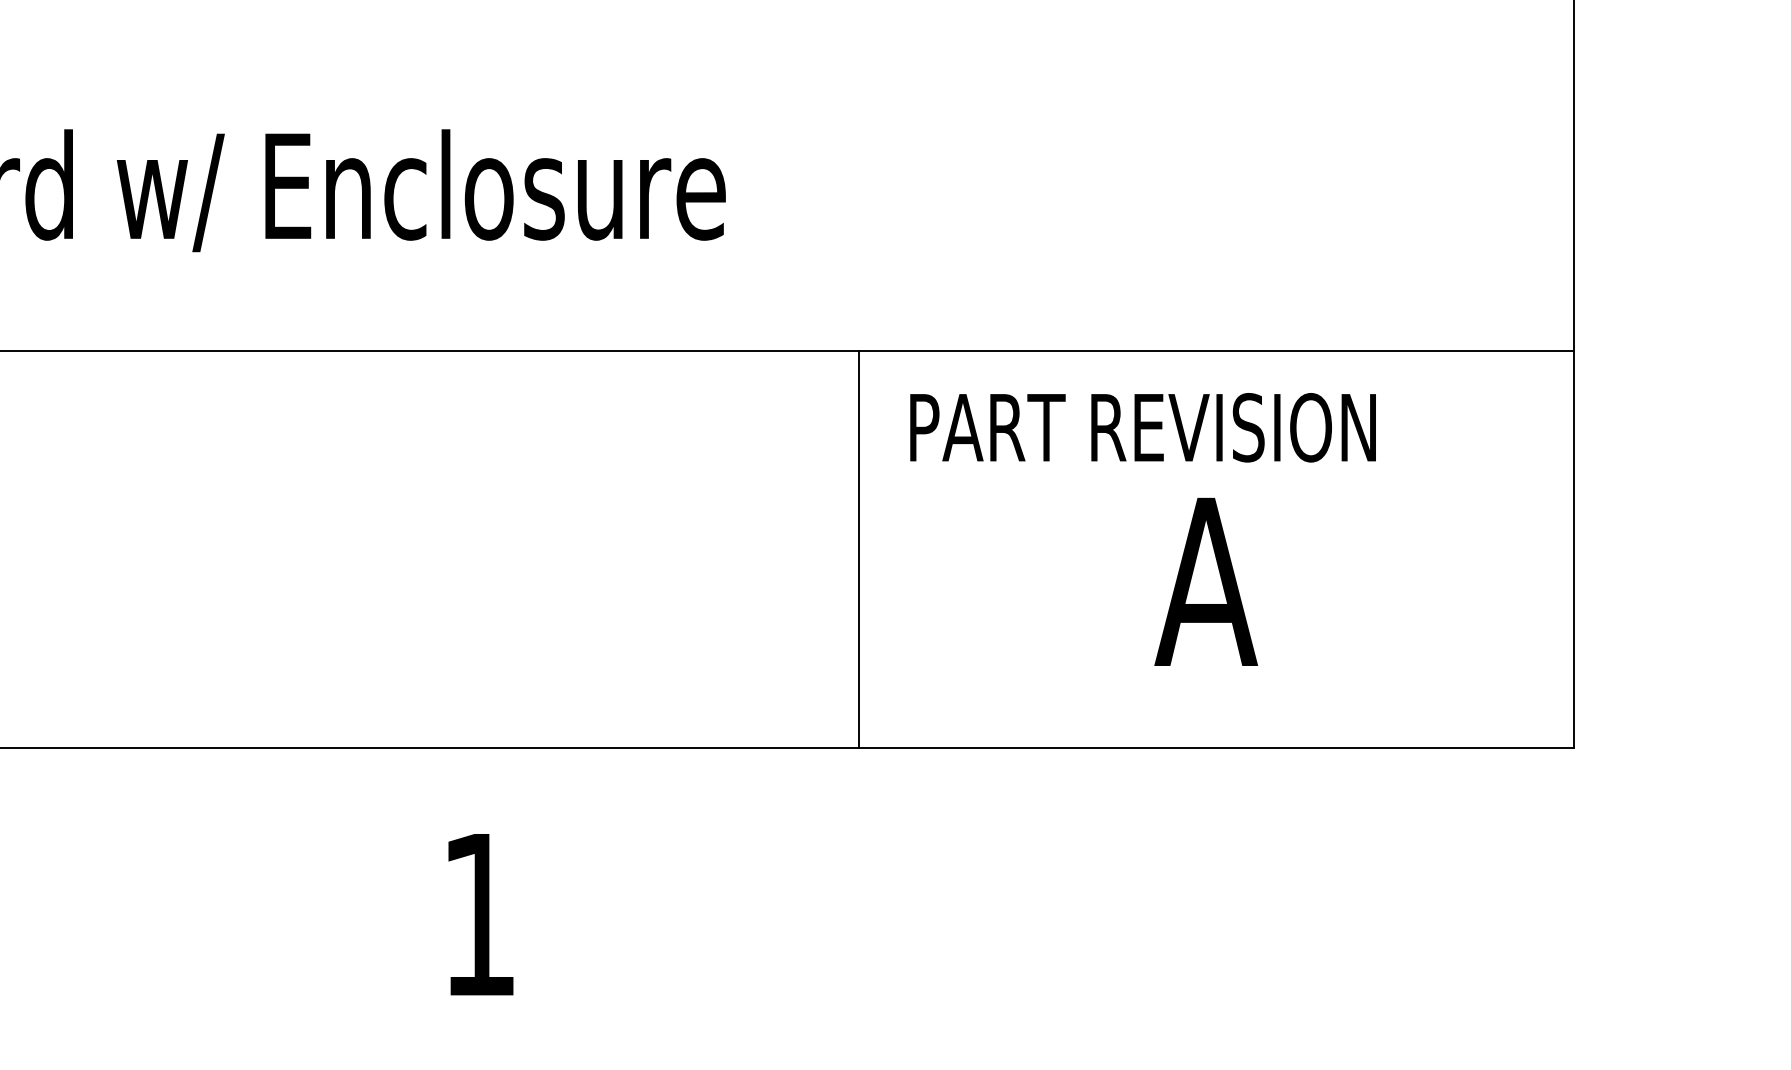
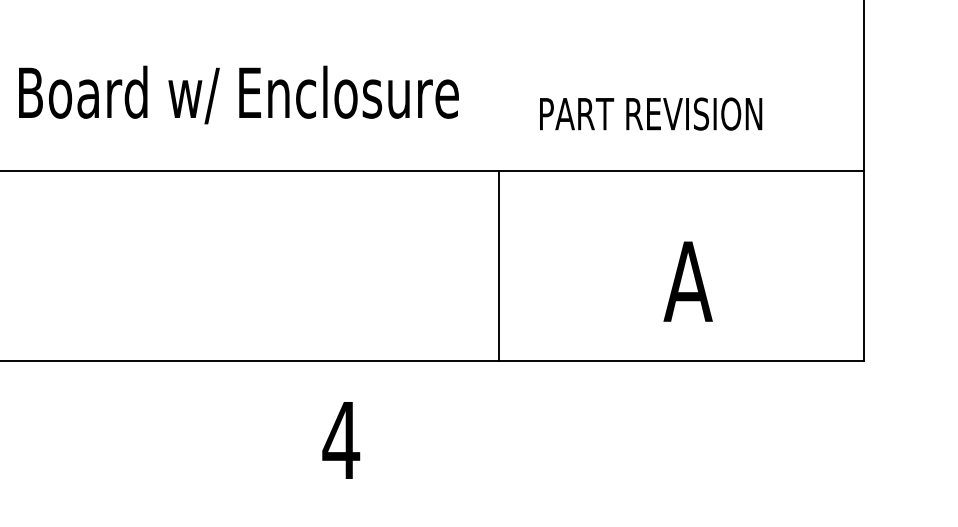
text: (1144, 426) -> (651, 113), moved
line: (858, 550) -> (499, 266), moved
text: (479, 914) -> (341, 440), 1 -> 4

